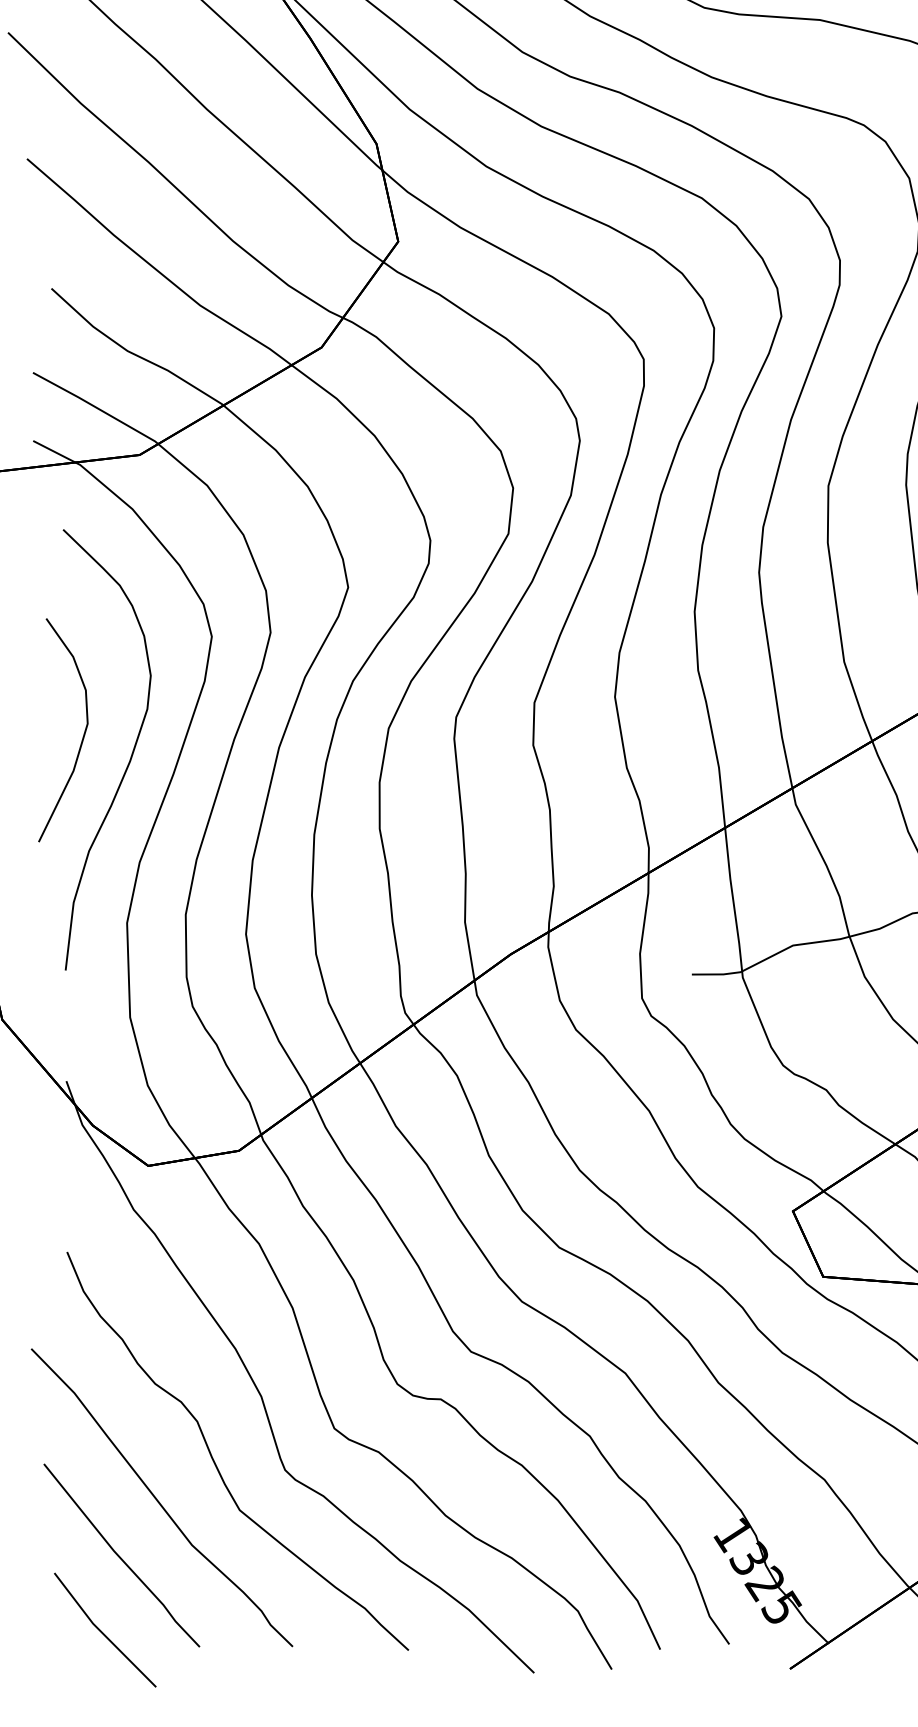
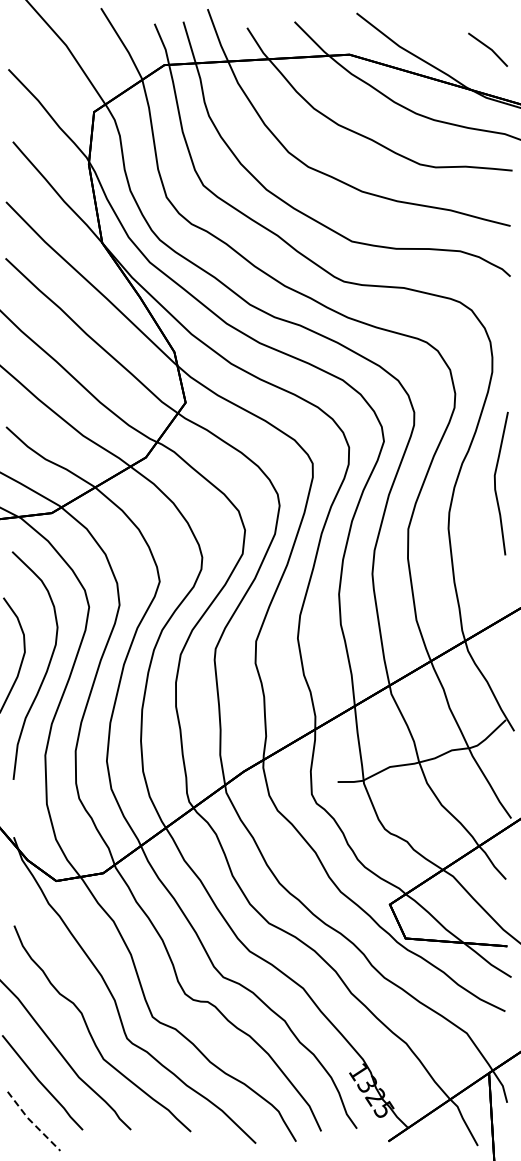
line: (102, 1632) -> (32, 1122), solid -> dashed

